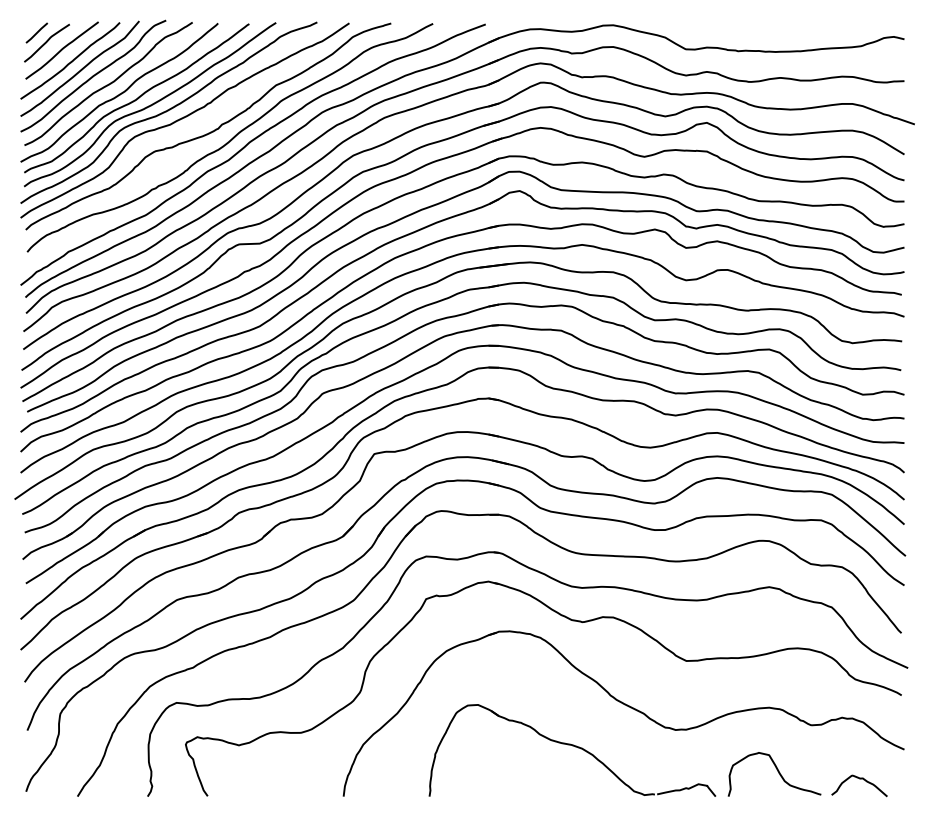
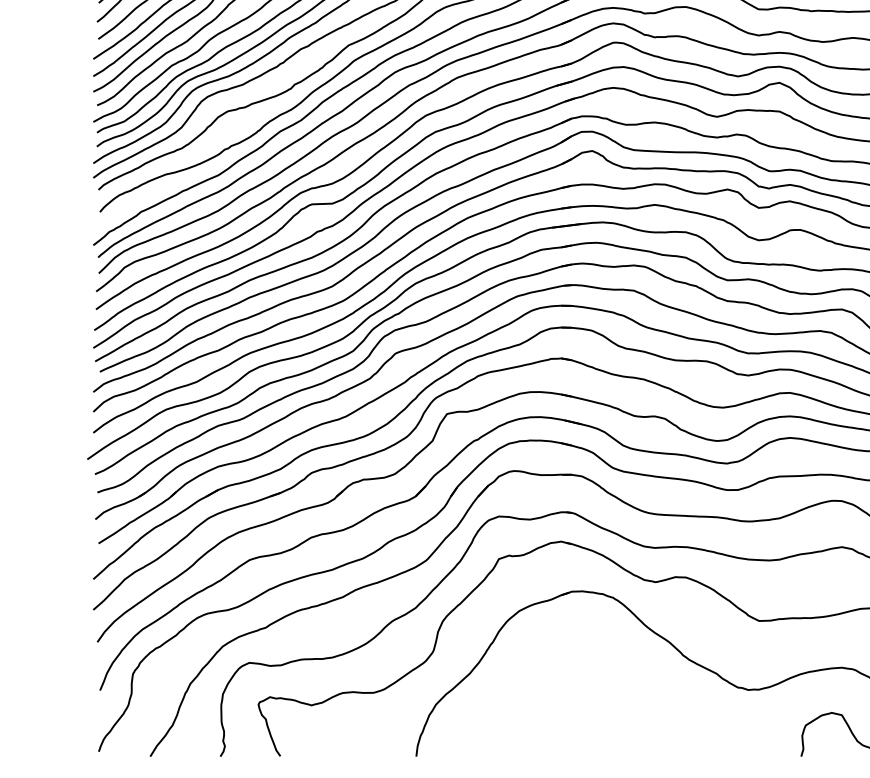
part: (572, 750) -> (645, 710), removed

